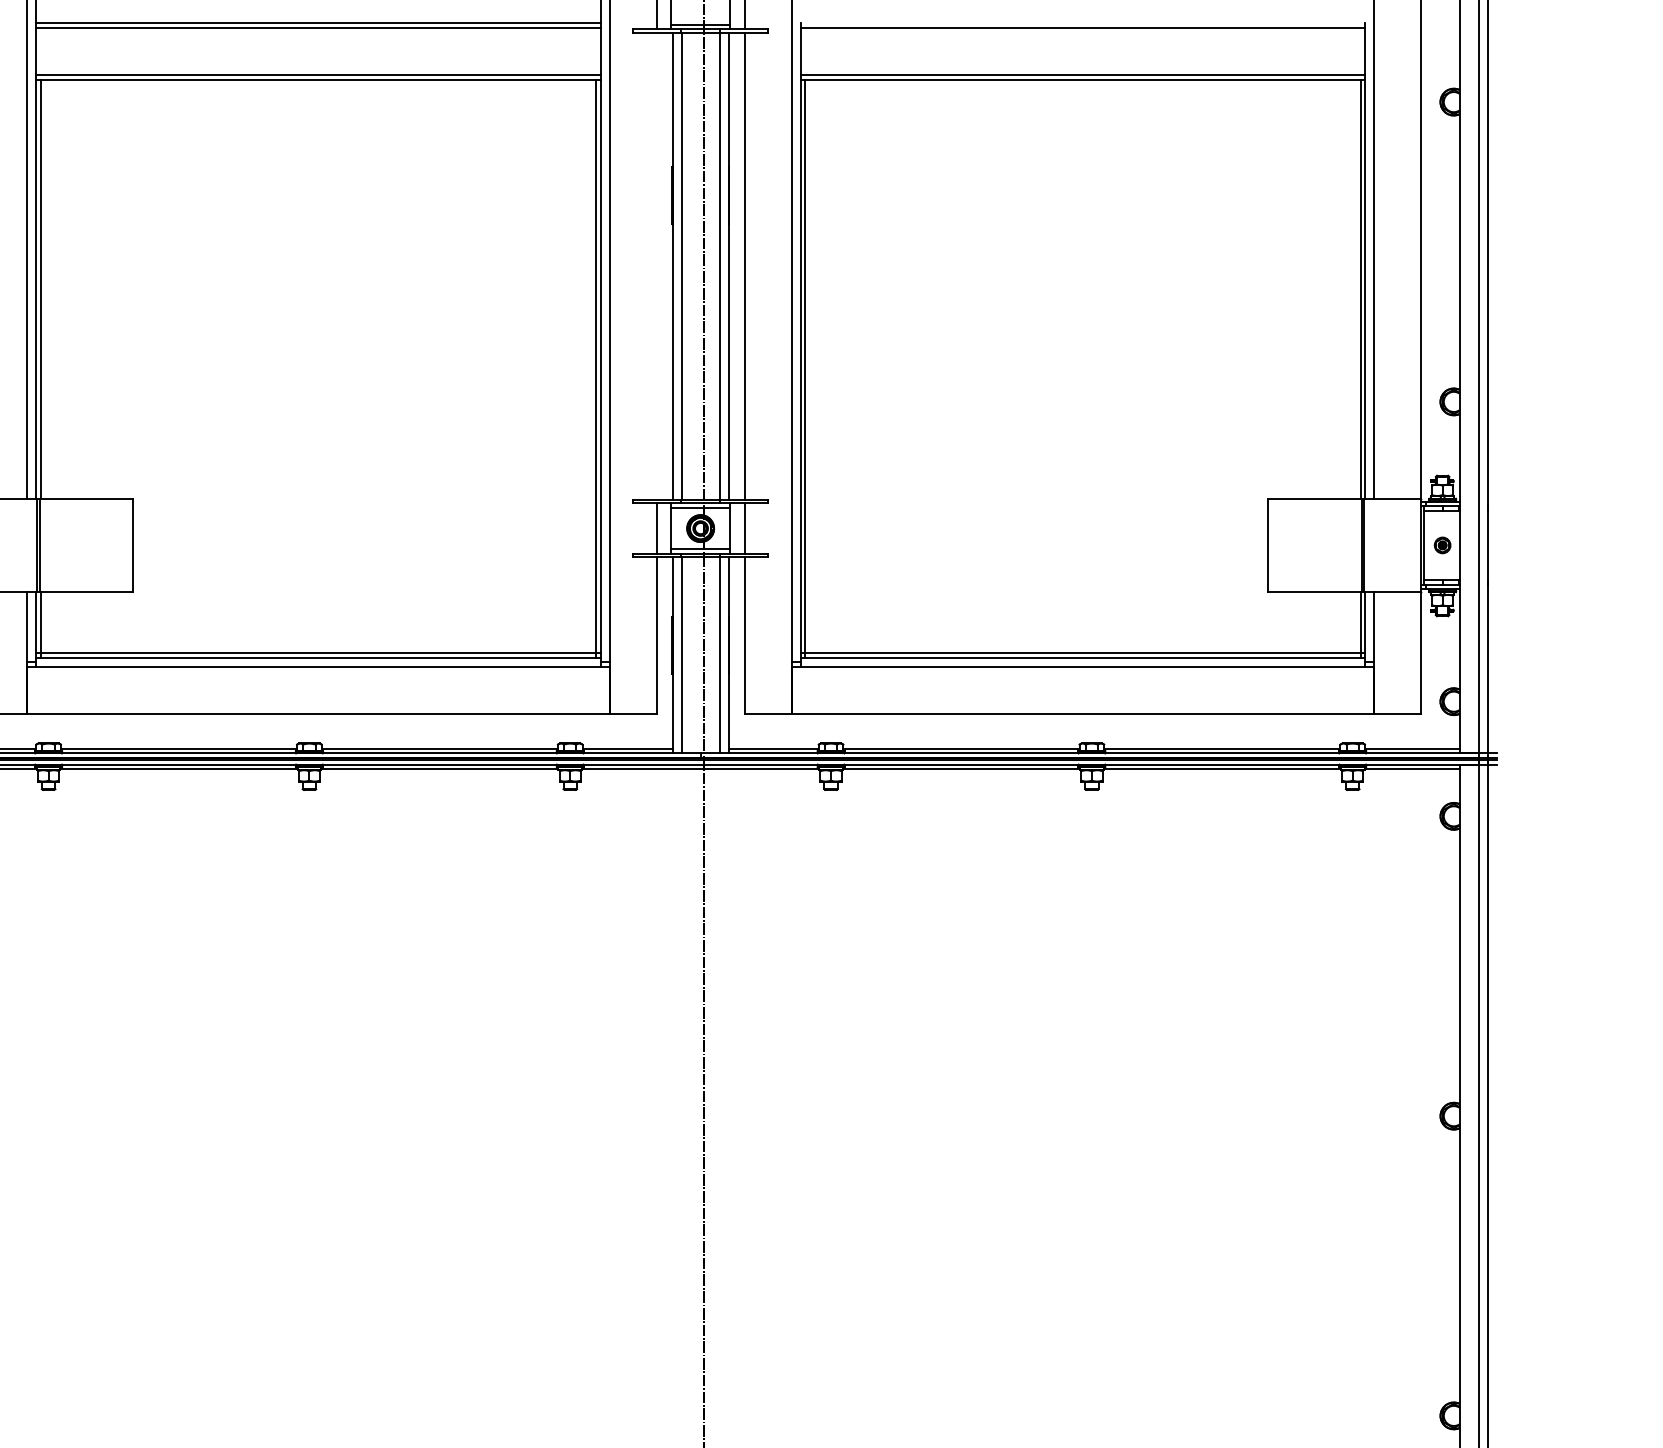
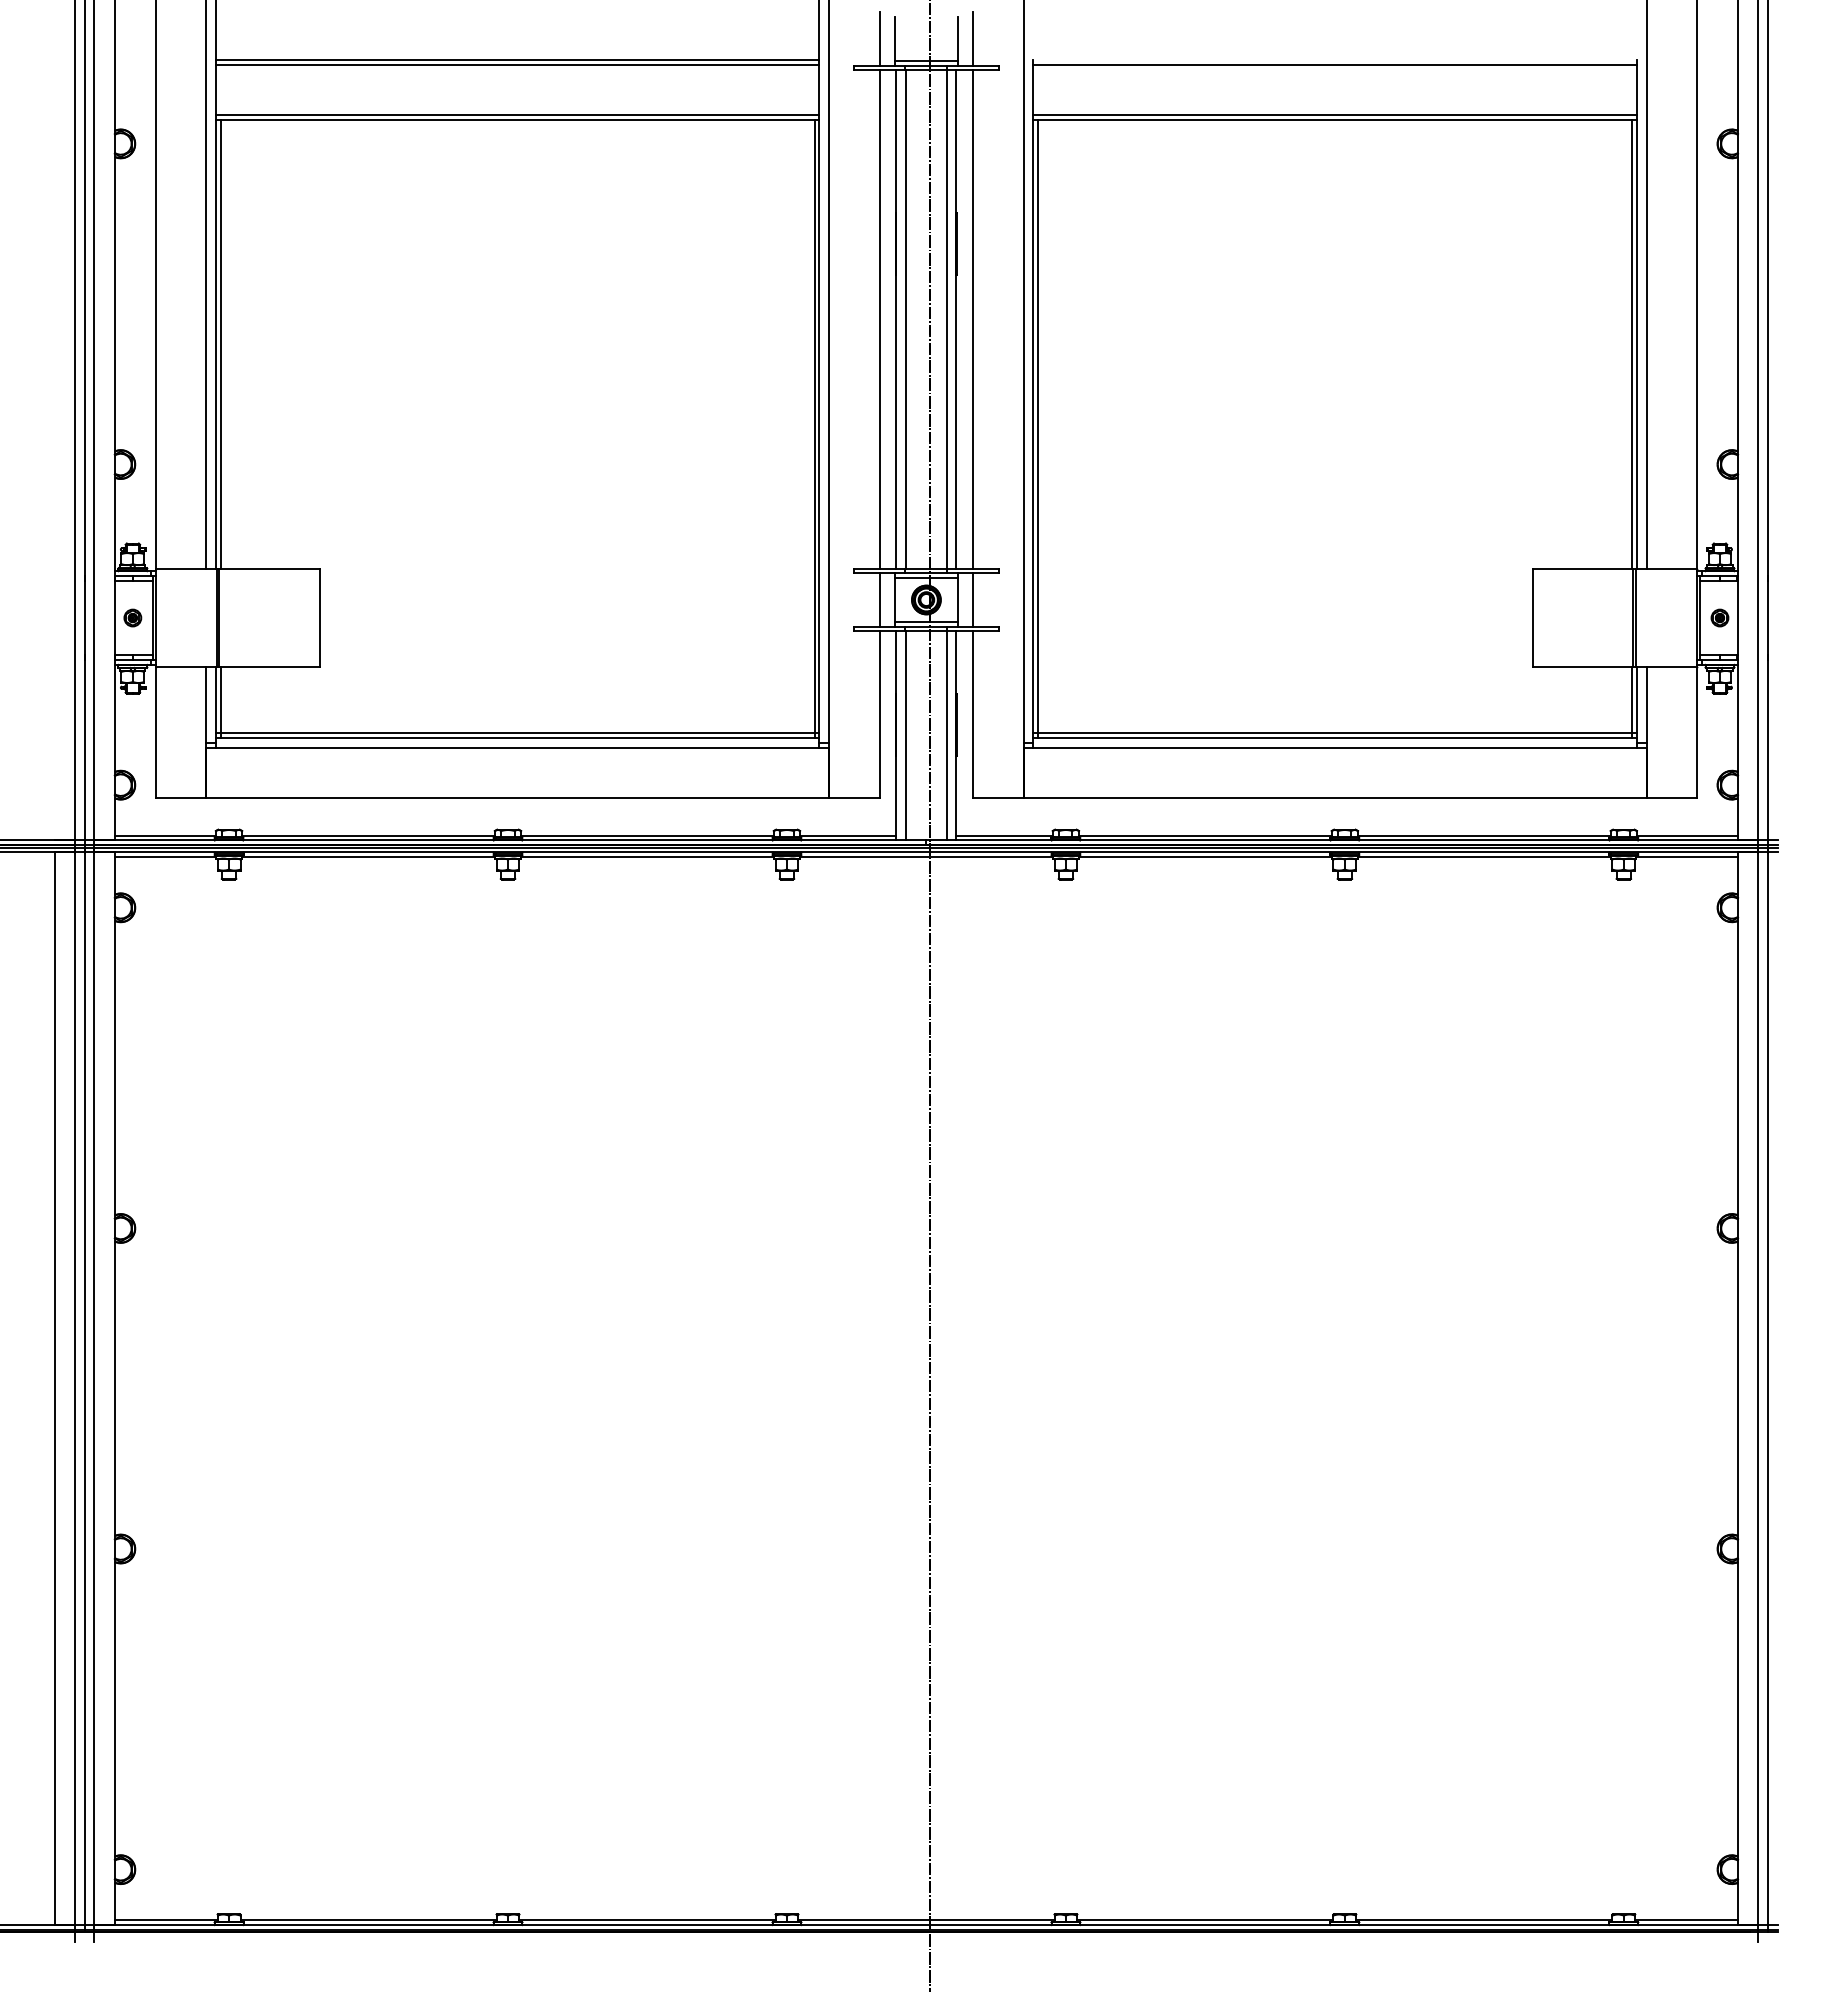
line: (656, 266) -> (879, 319), added

